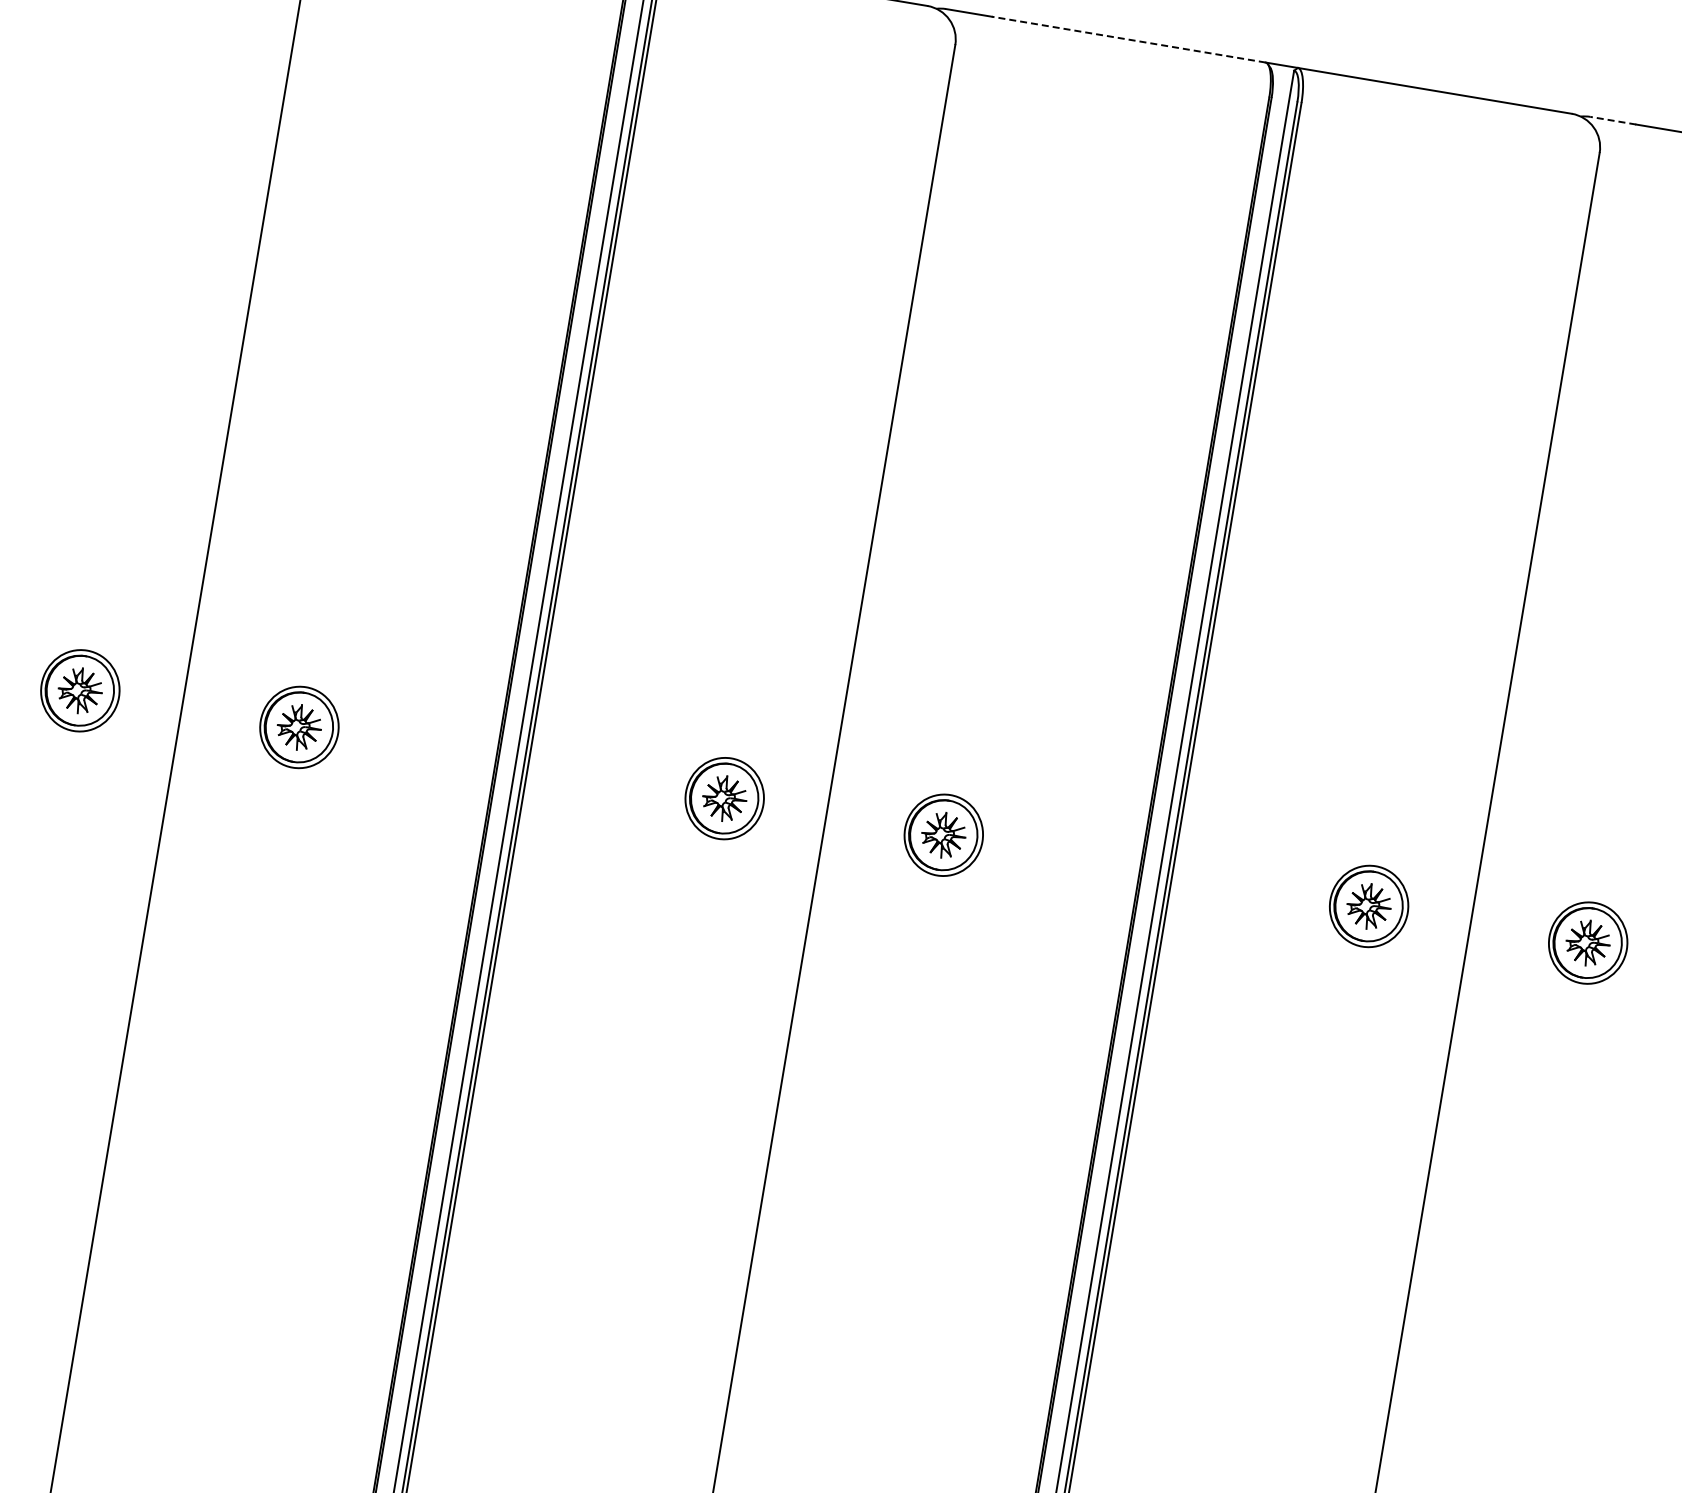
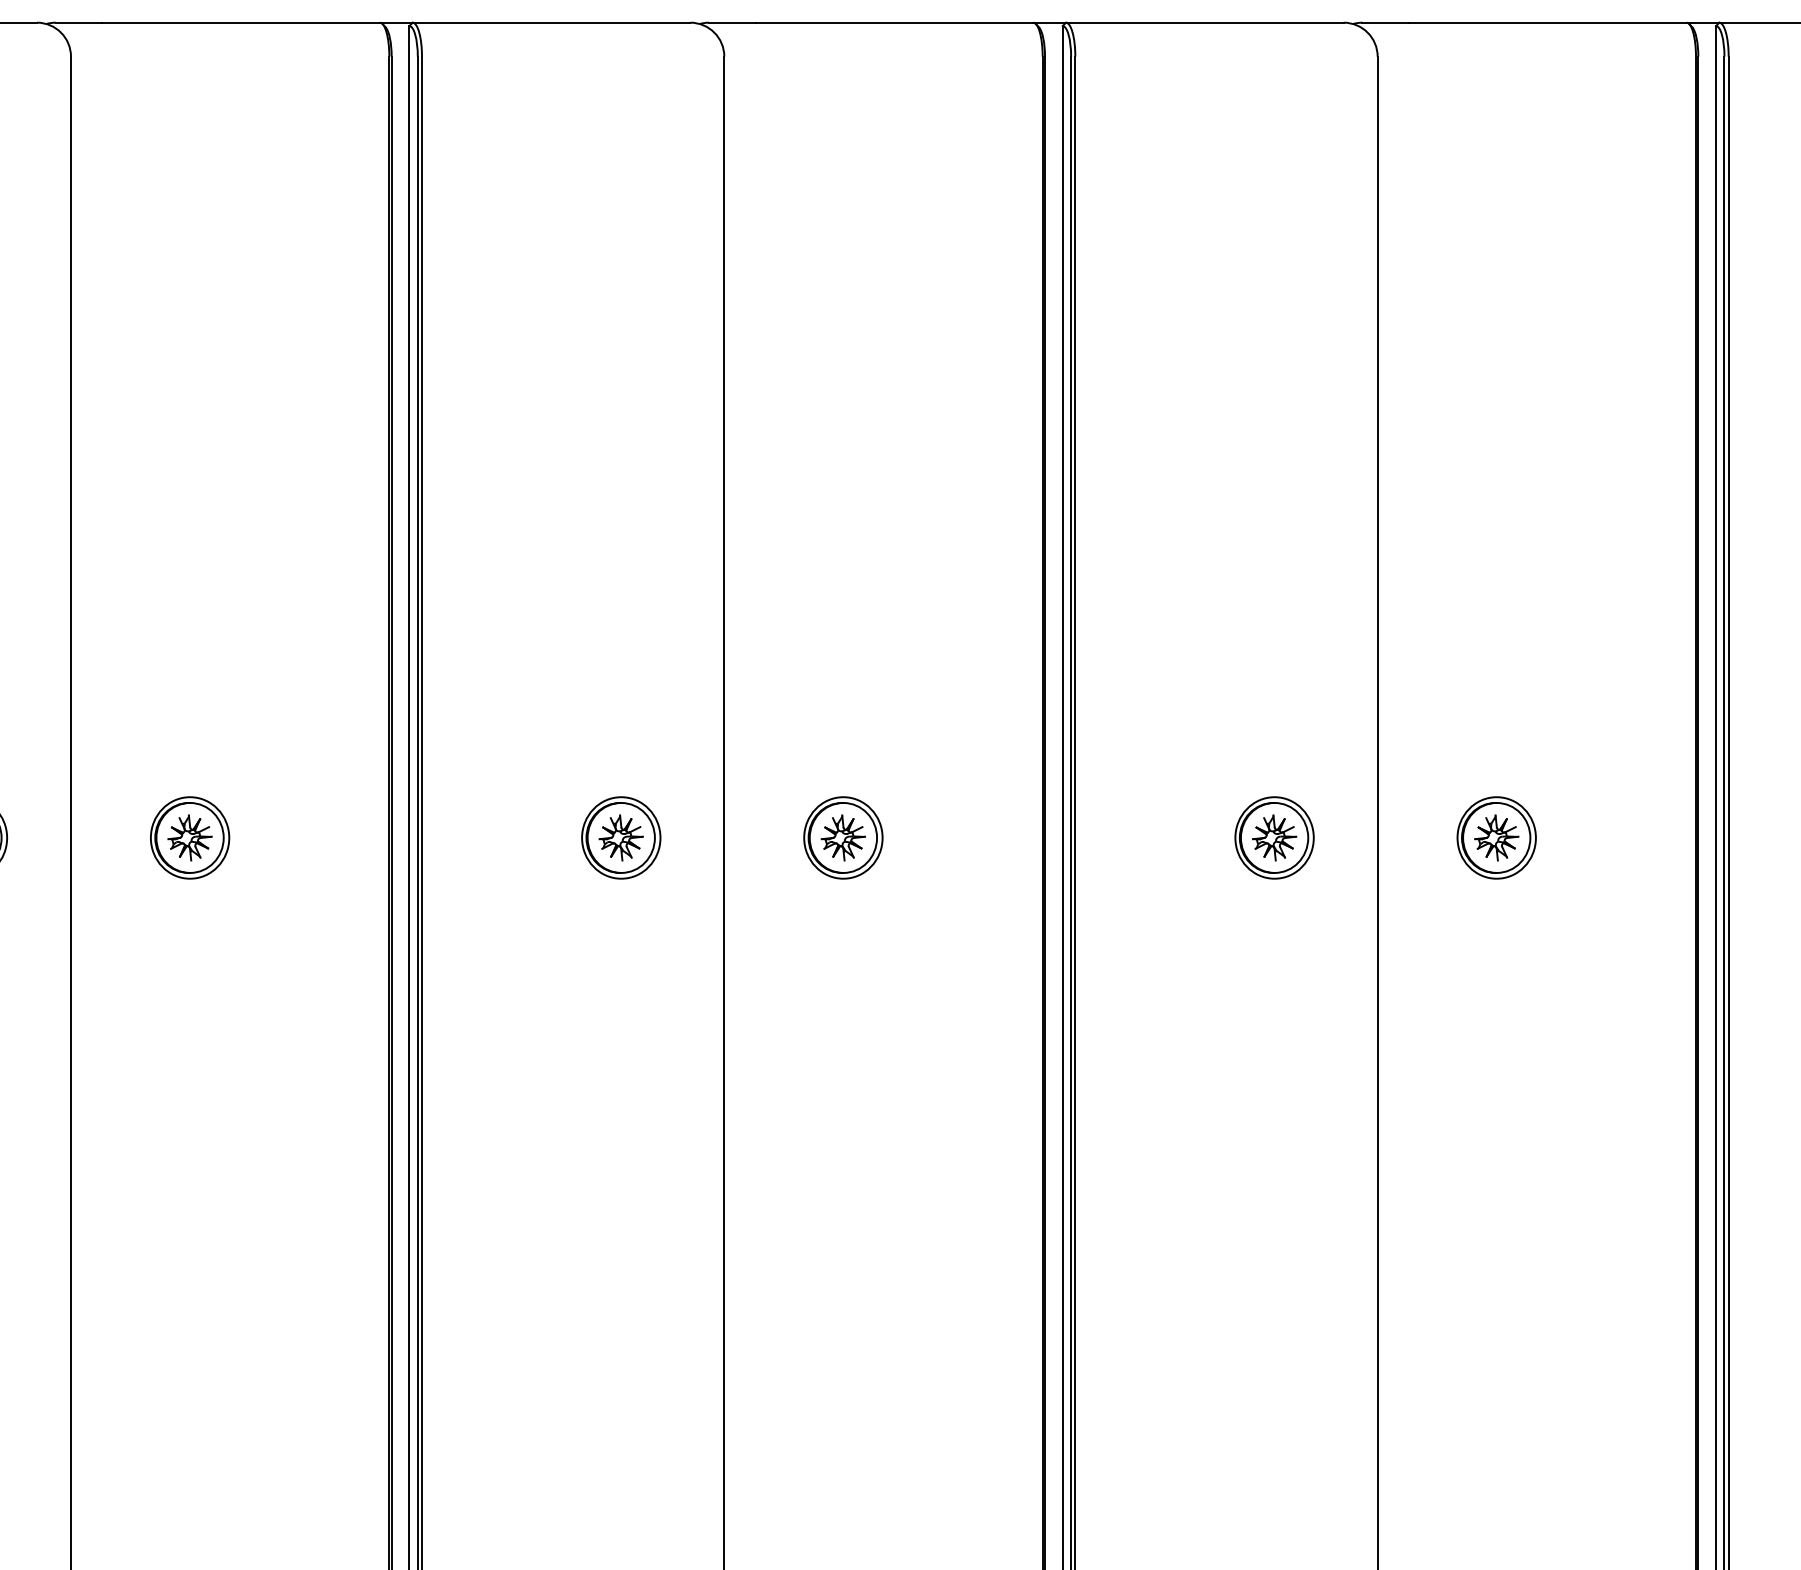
line: (1128, 39) -> (894, 22), dashed -> solid
line: (1613, 120) -> (1385, 22), dashed -> solid

